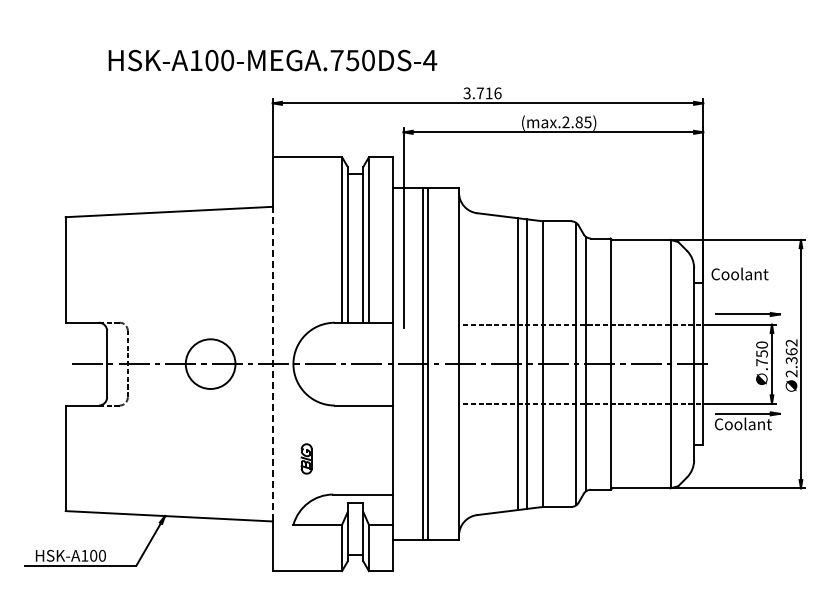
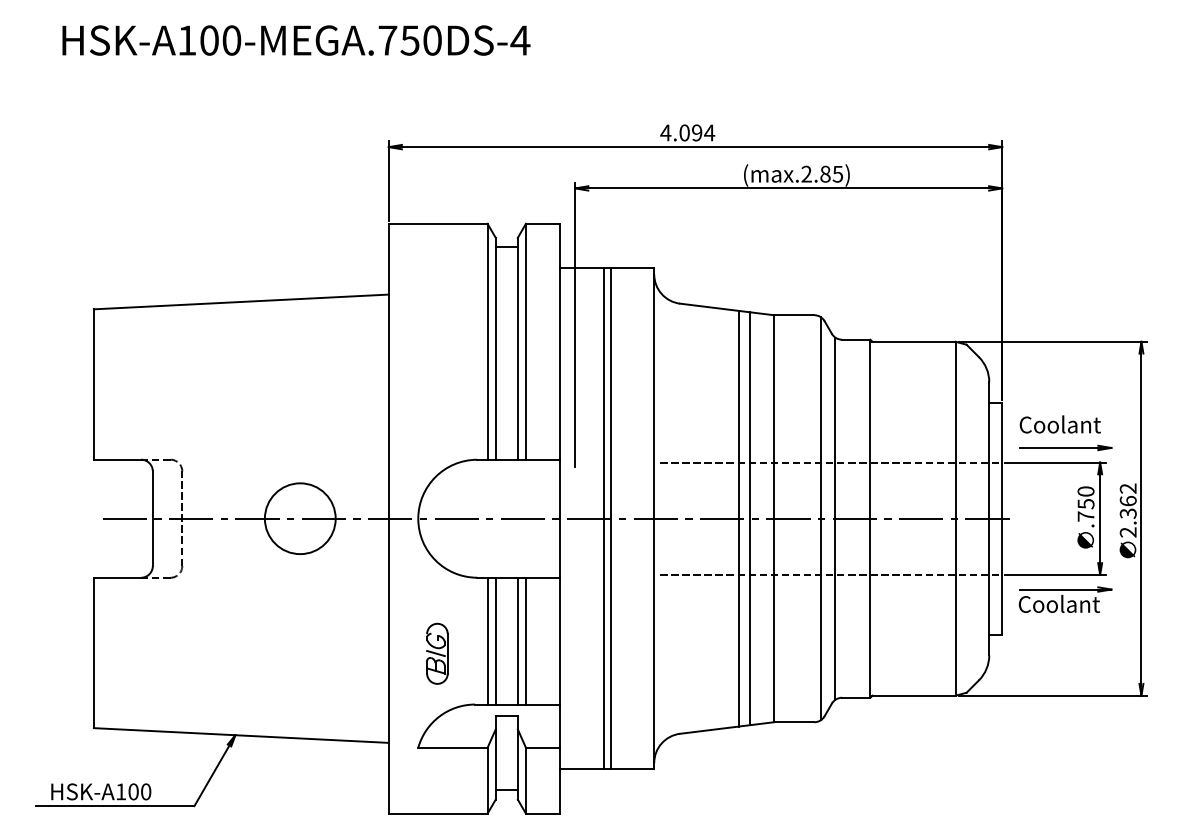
text: (272, 60) -> (295, 40), moved
text: (482, 93) -> (687, 133), 3.716 -> 4.094
text: (739, 273) -> (1059, 423), moved
line: (272, 363) -> (388, 517), dashed -> solid
line: (342, 449) -> (488, 640), added
line: (347, 449) -> (495, 640), added
line: (363, 449) -> (518, 640), added
line: (368, 449) -> (525, 640), added
part: (306, 458) -> (436, 653), size x1.43

